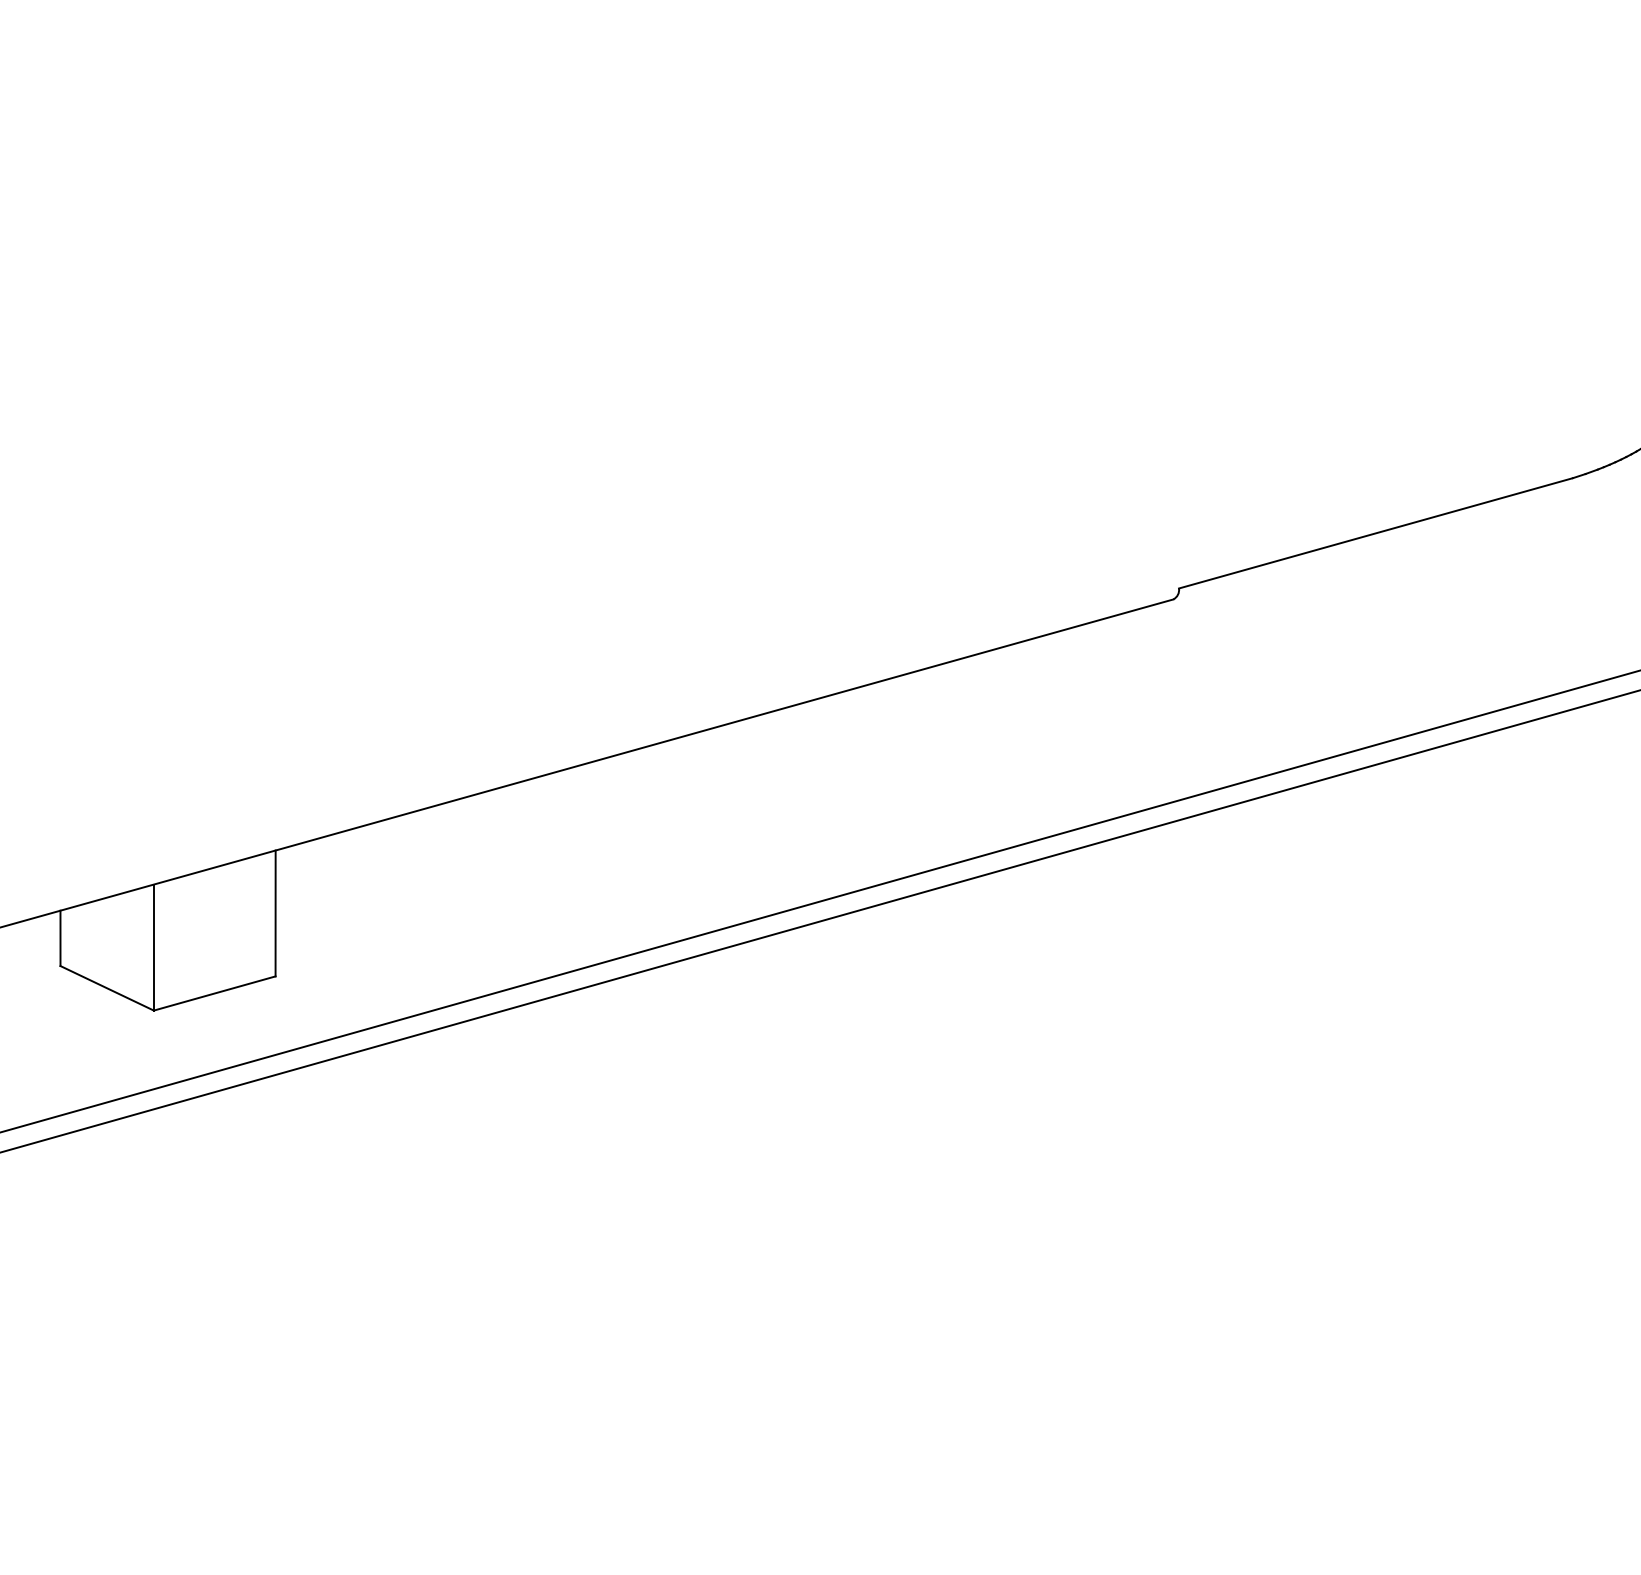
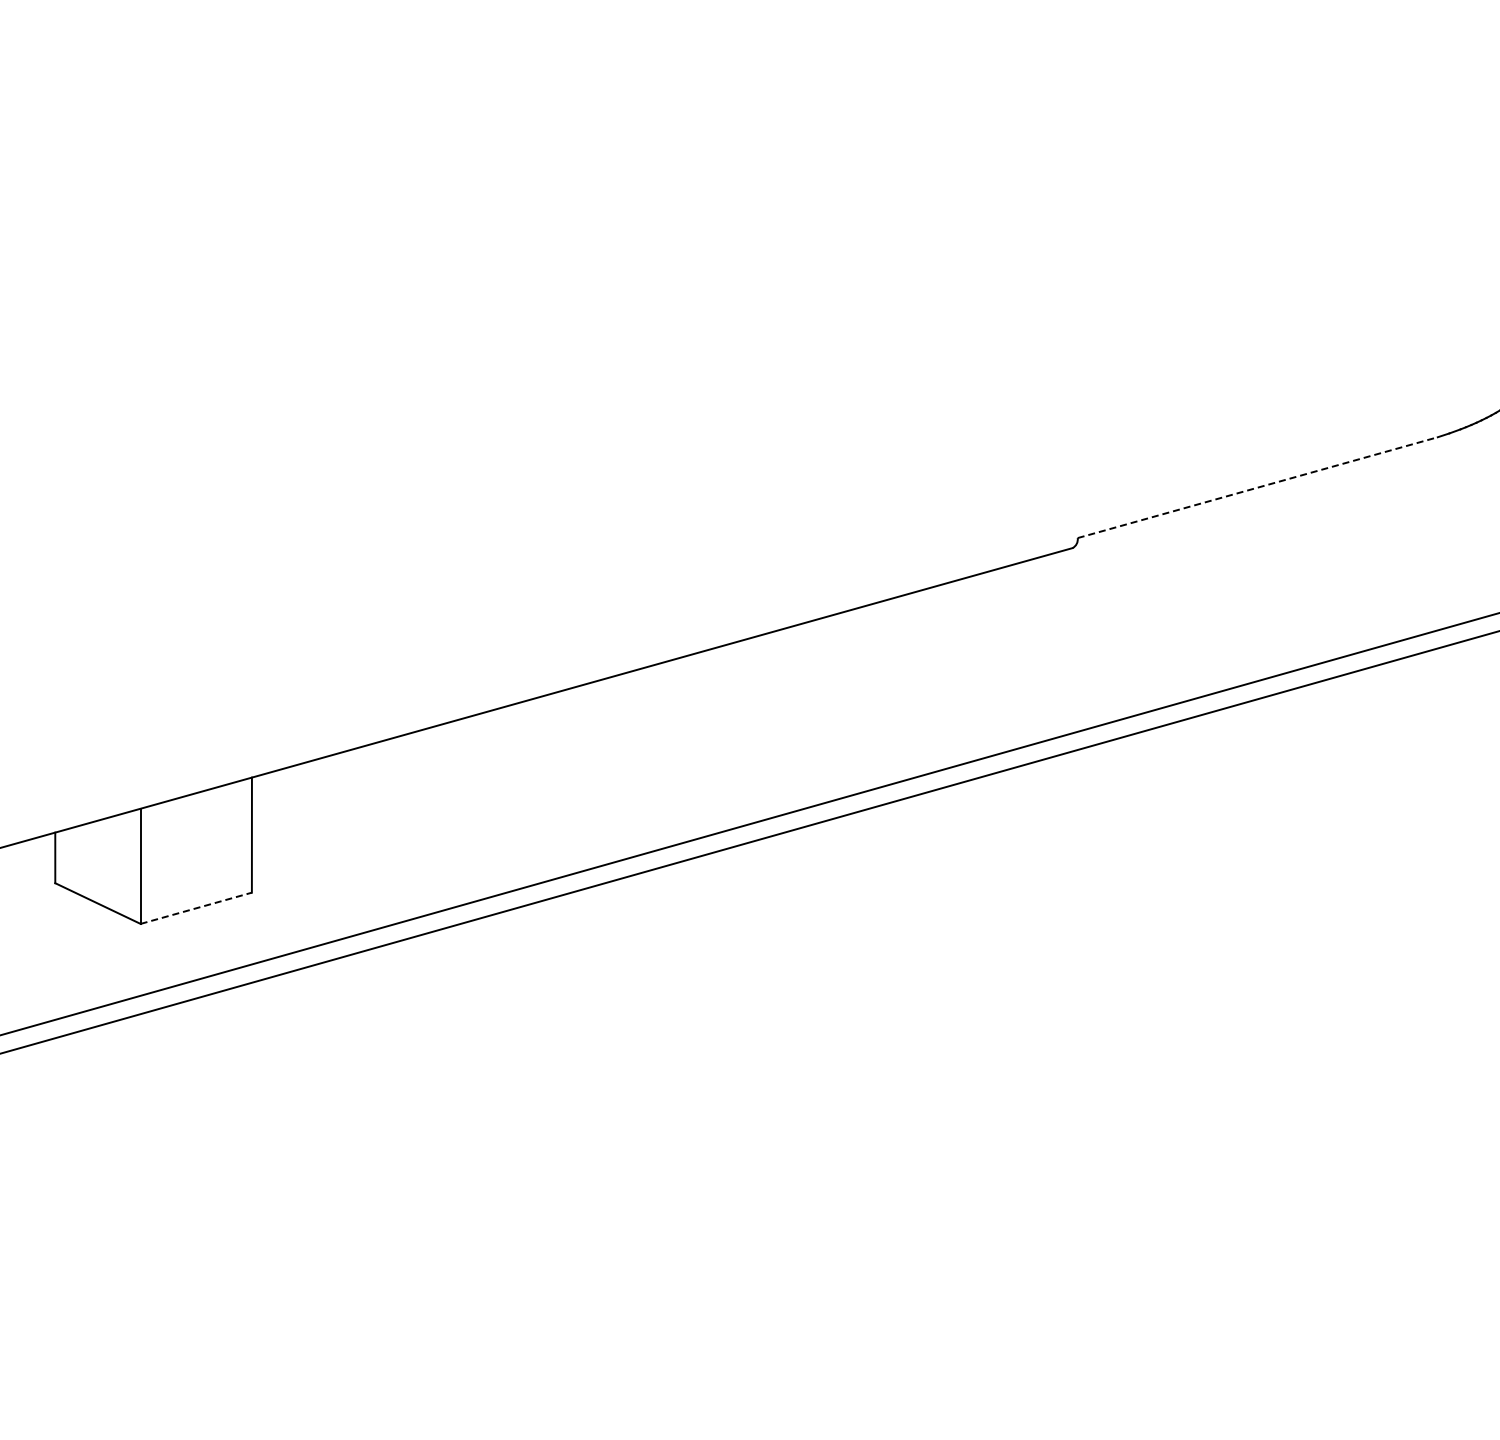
line: (1375, 533) -> (1257, 487), solid -> dashed
line: (214, 993) -> (196, 908), solid -> dashed

